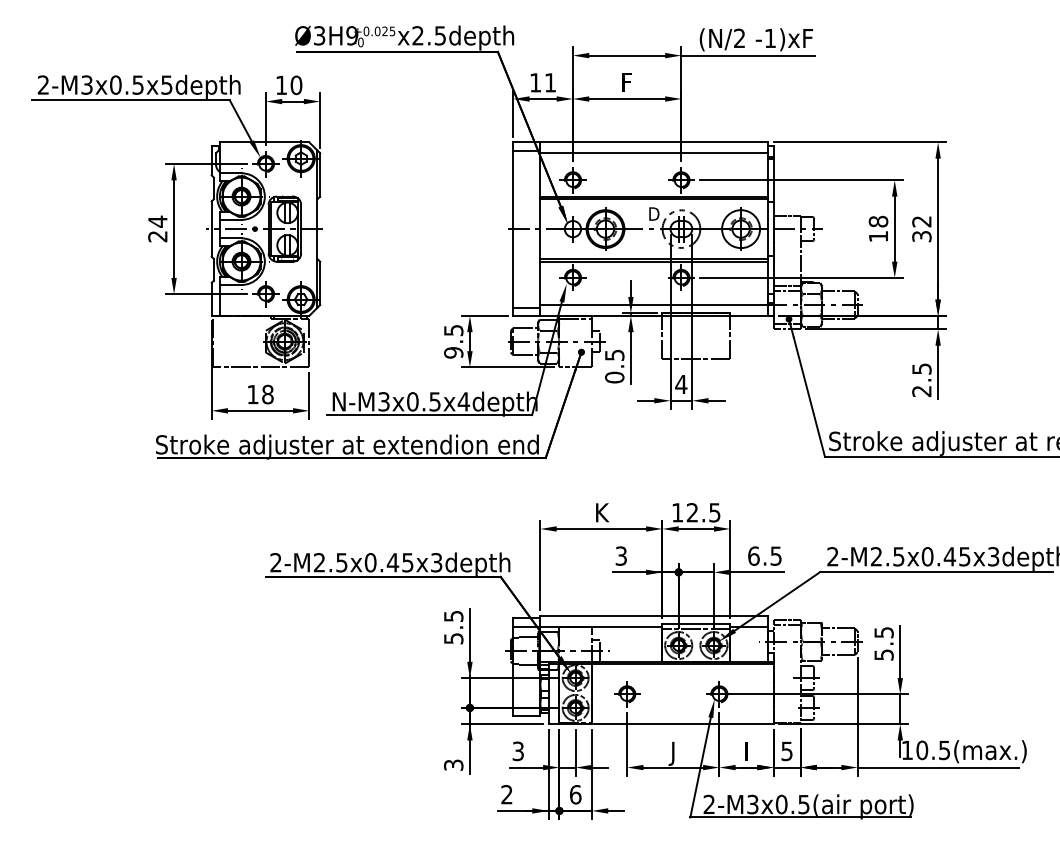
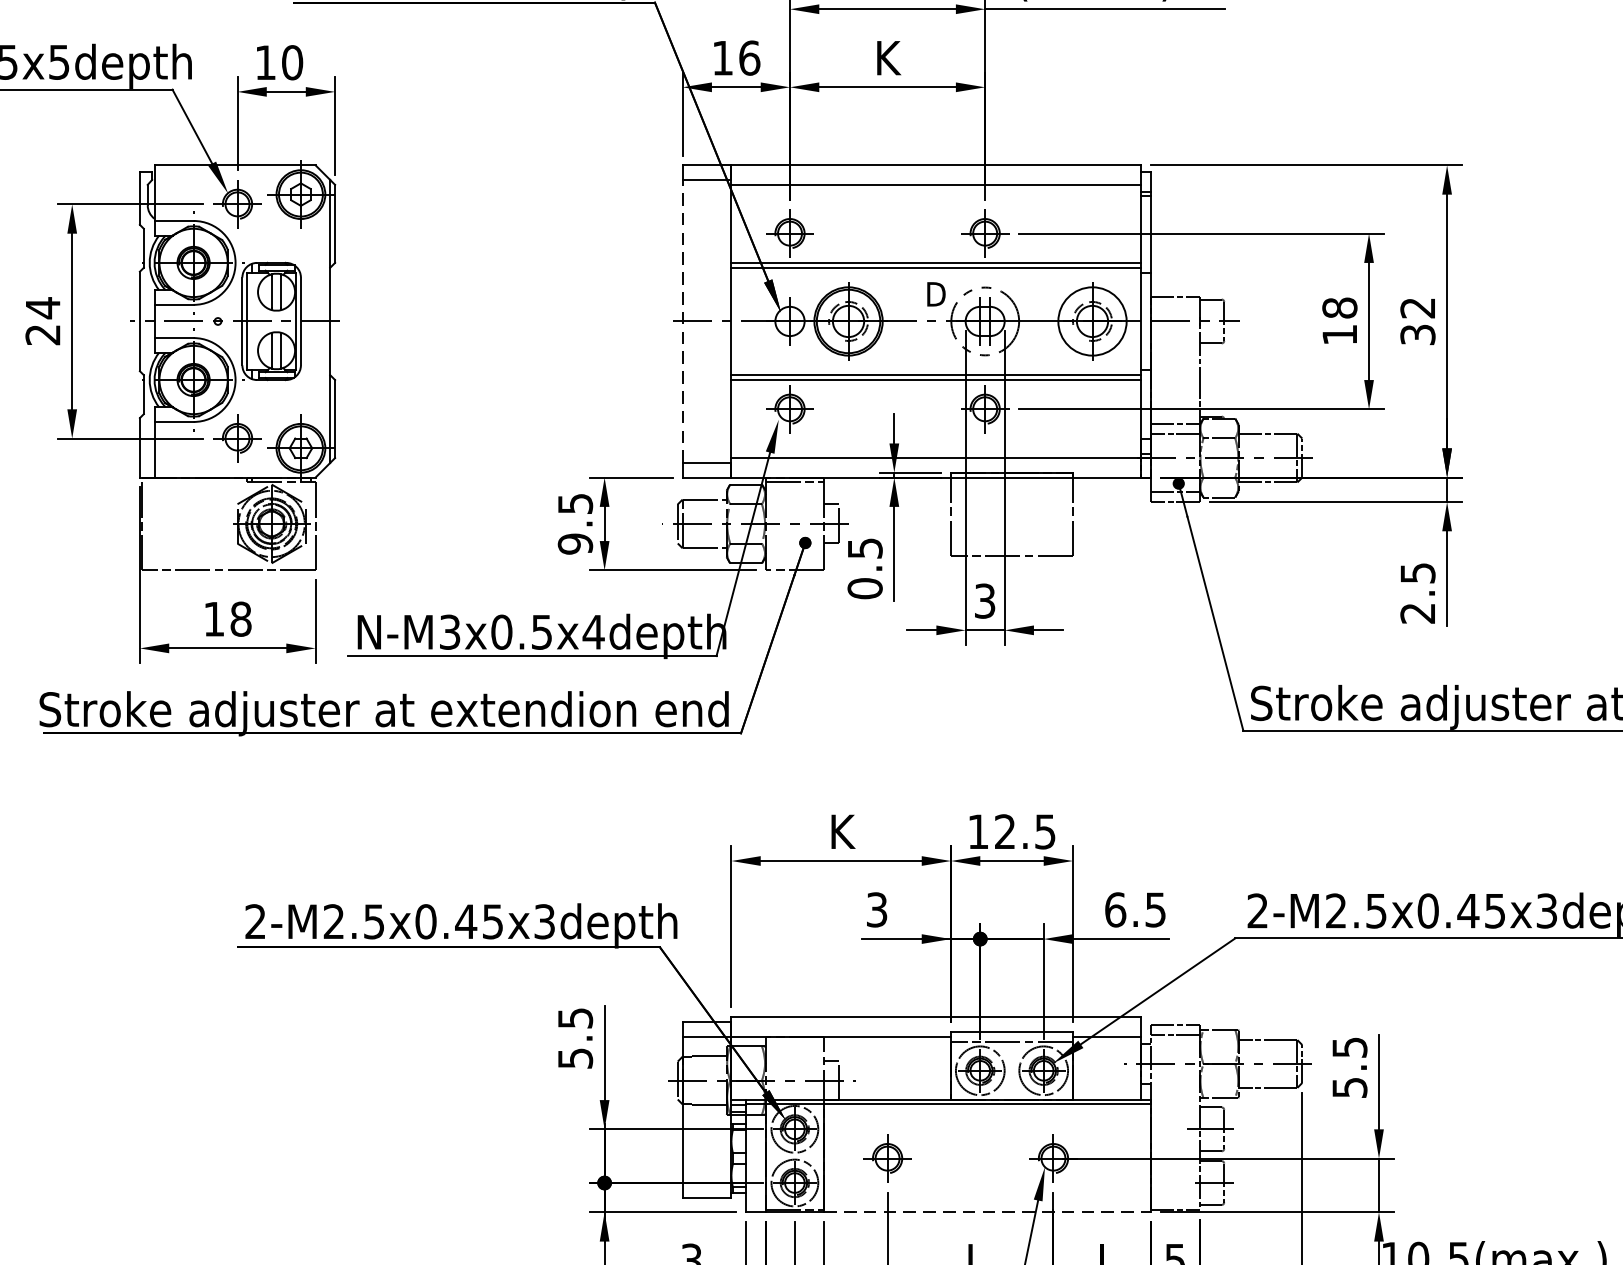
text: (550, 82) -> (749, 57), 11 -> 16
text: (627, 82) -> (888, 57), F -> K
line: (513, 229) -> (682, 322), solid -> dashed
text: (681, 384) -> (985, 601), 4 -> 3
line: (682, 724) -> (987, 1212), solid -> dashed

